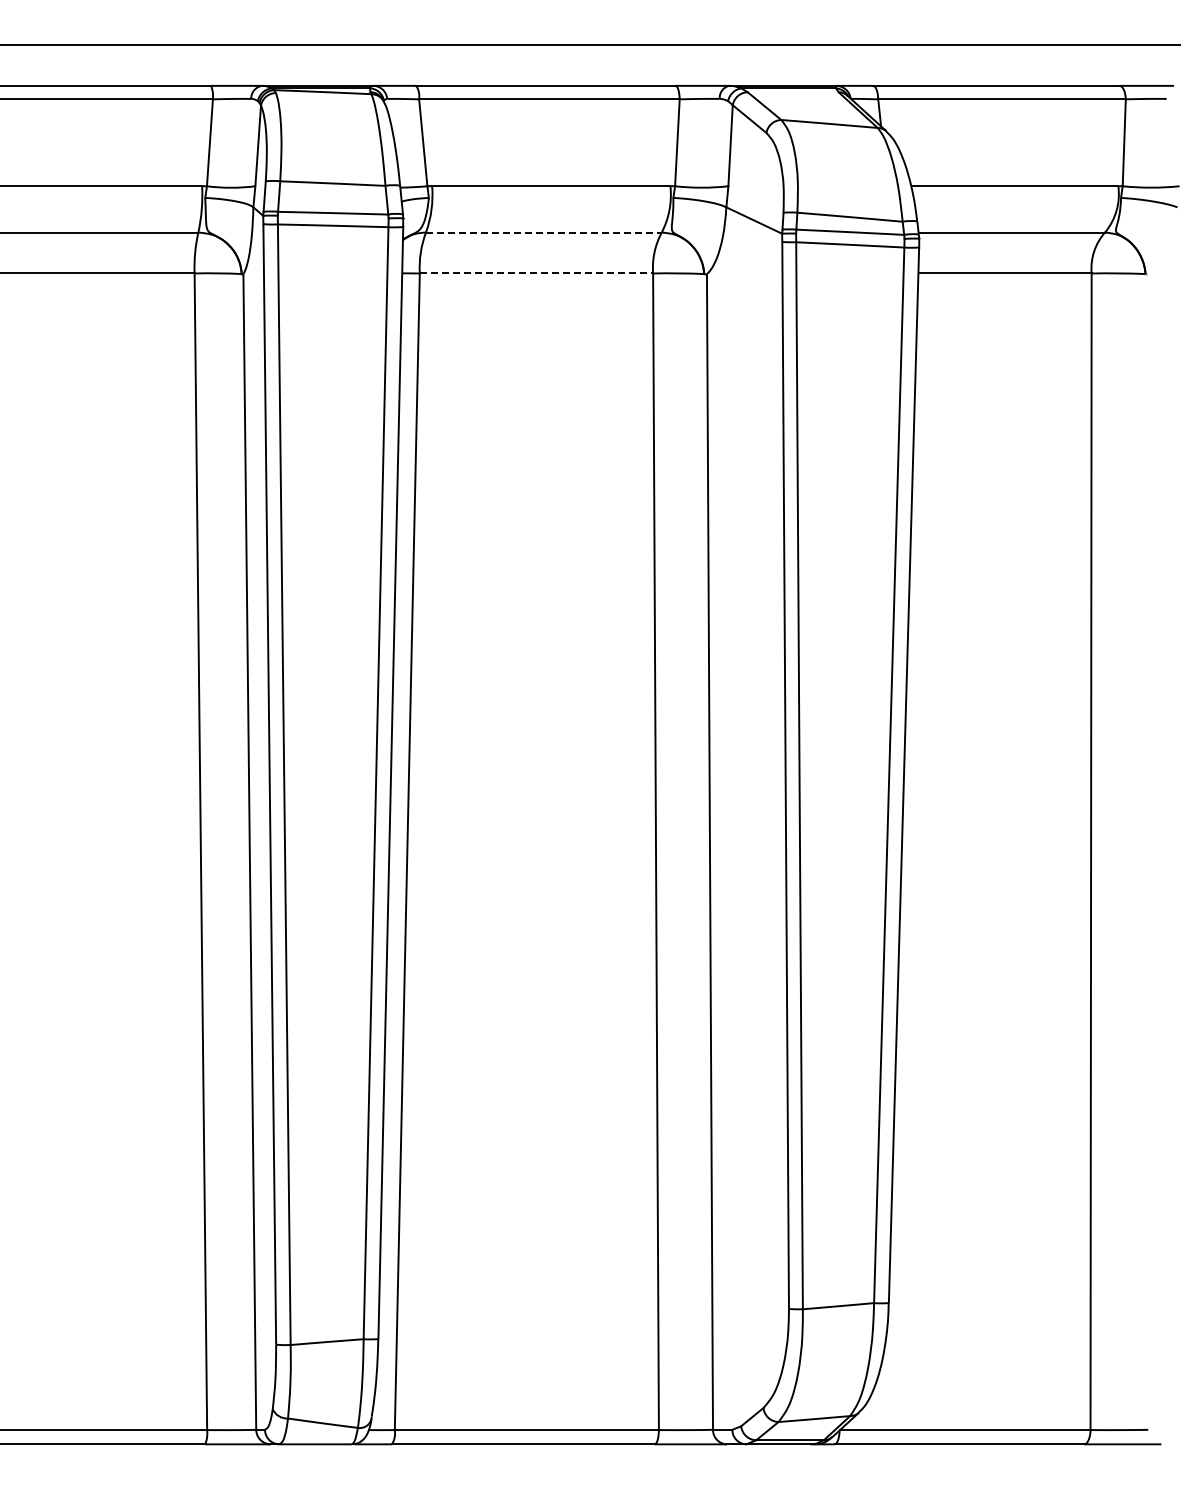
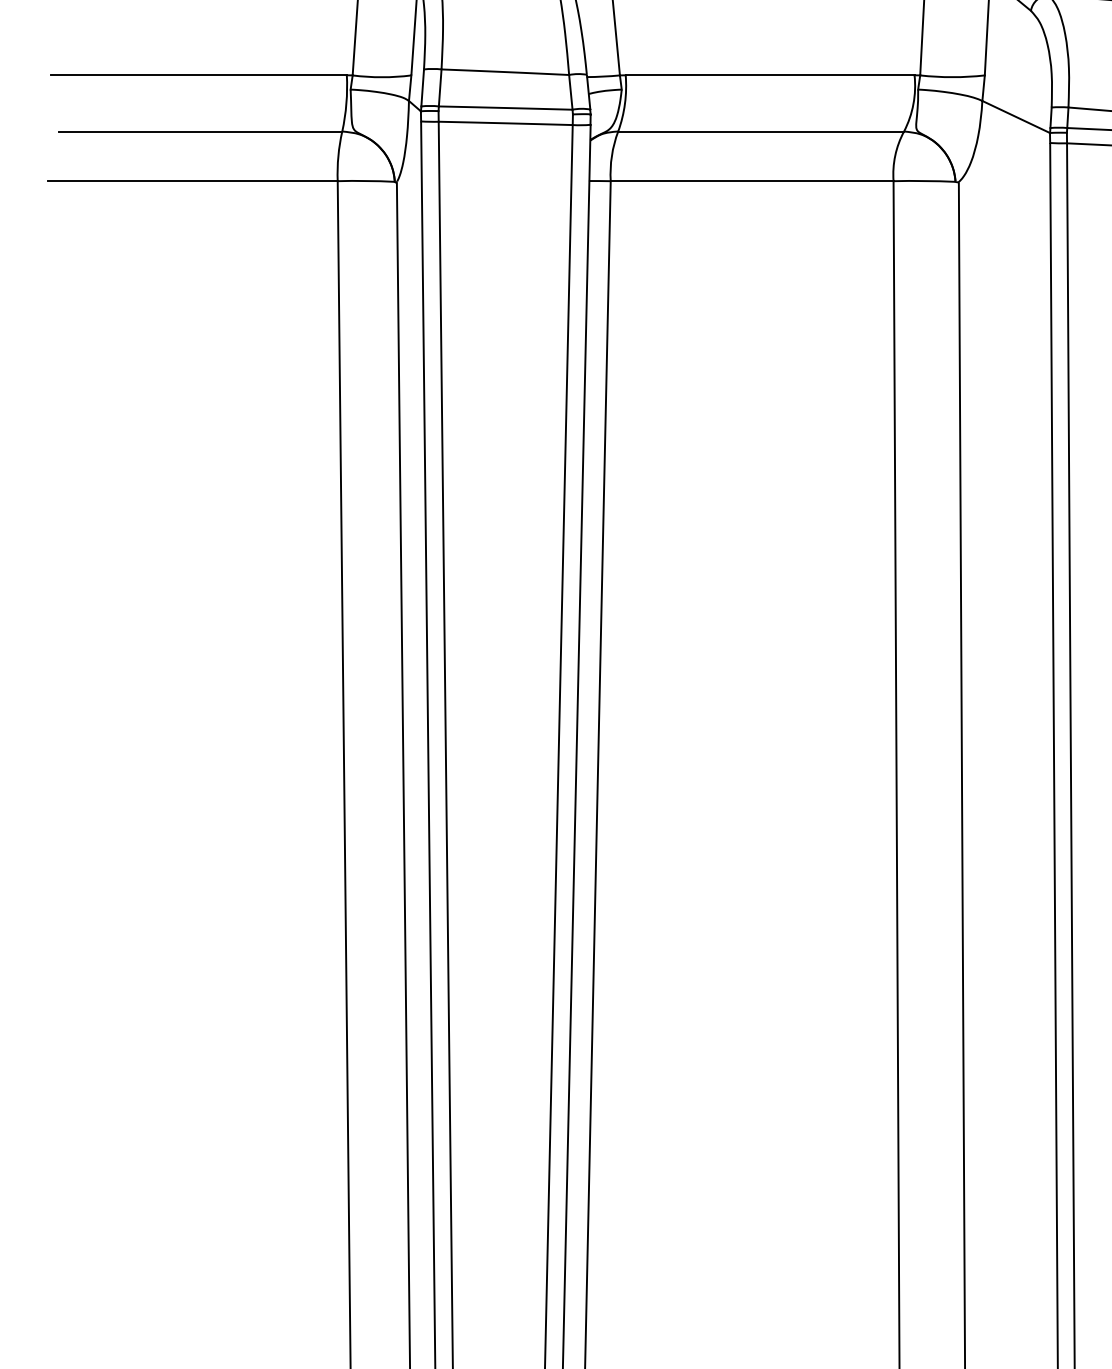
line: (543, 232) -> (760, 131), dashed -> solid
line: (536, 273) -> (752, 181), dashed -> solid

